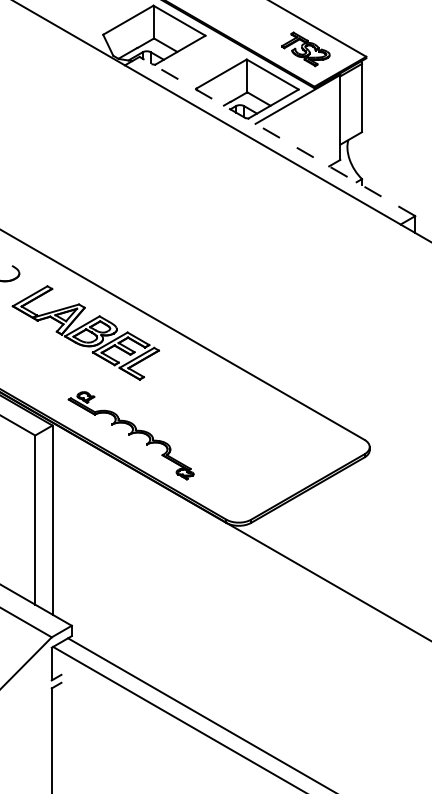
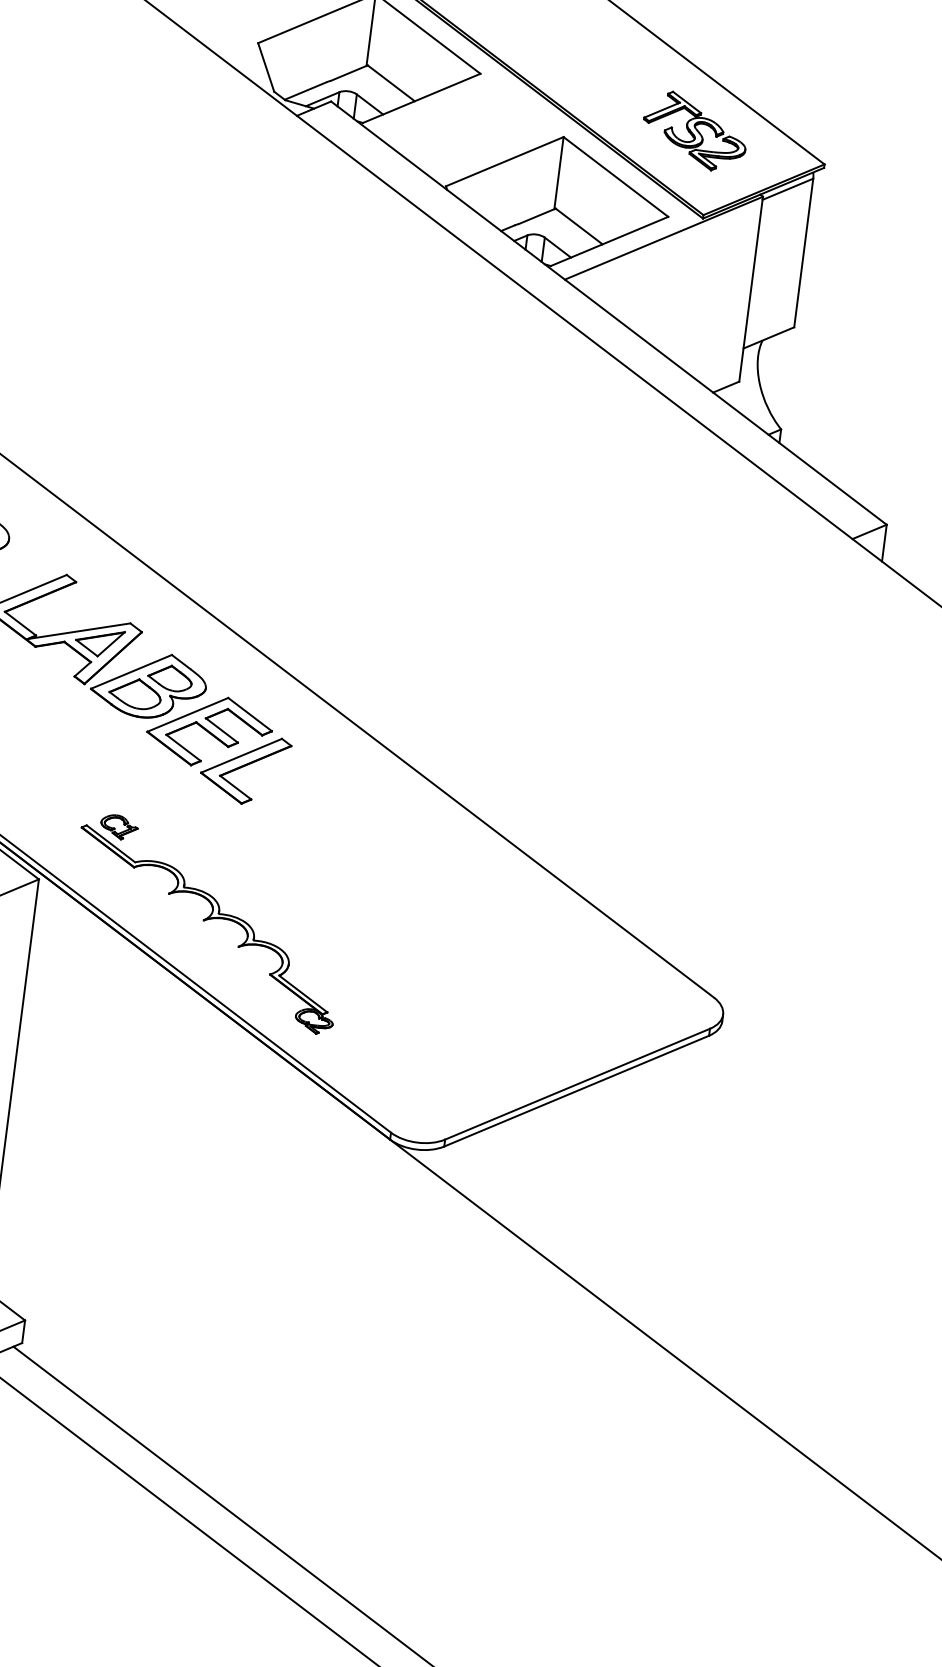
line: (277, 136) -> (609, 313), dashed -> solid

